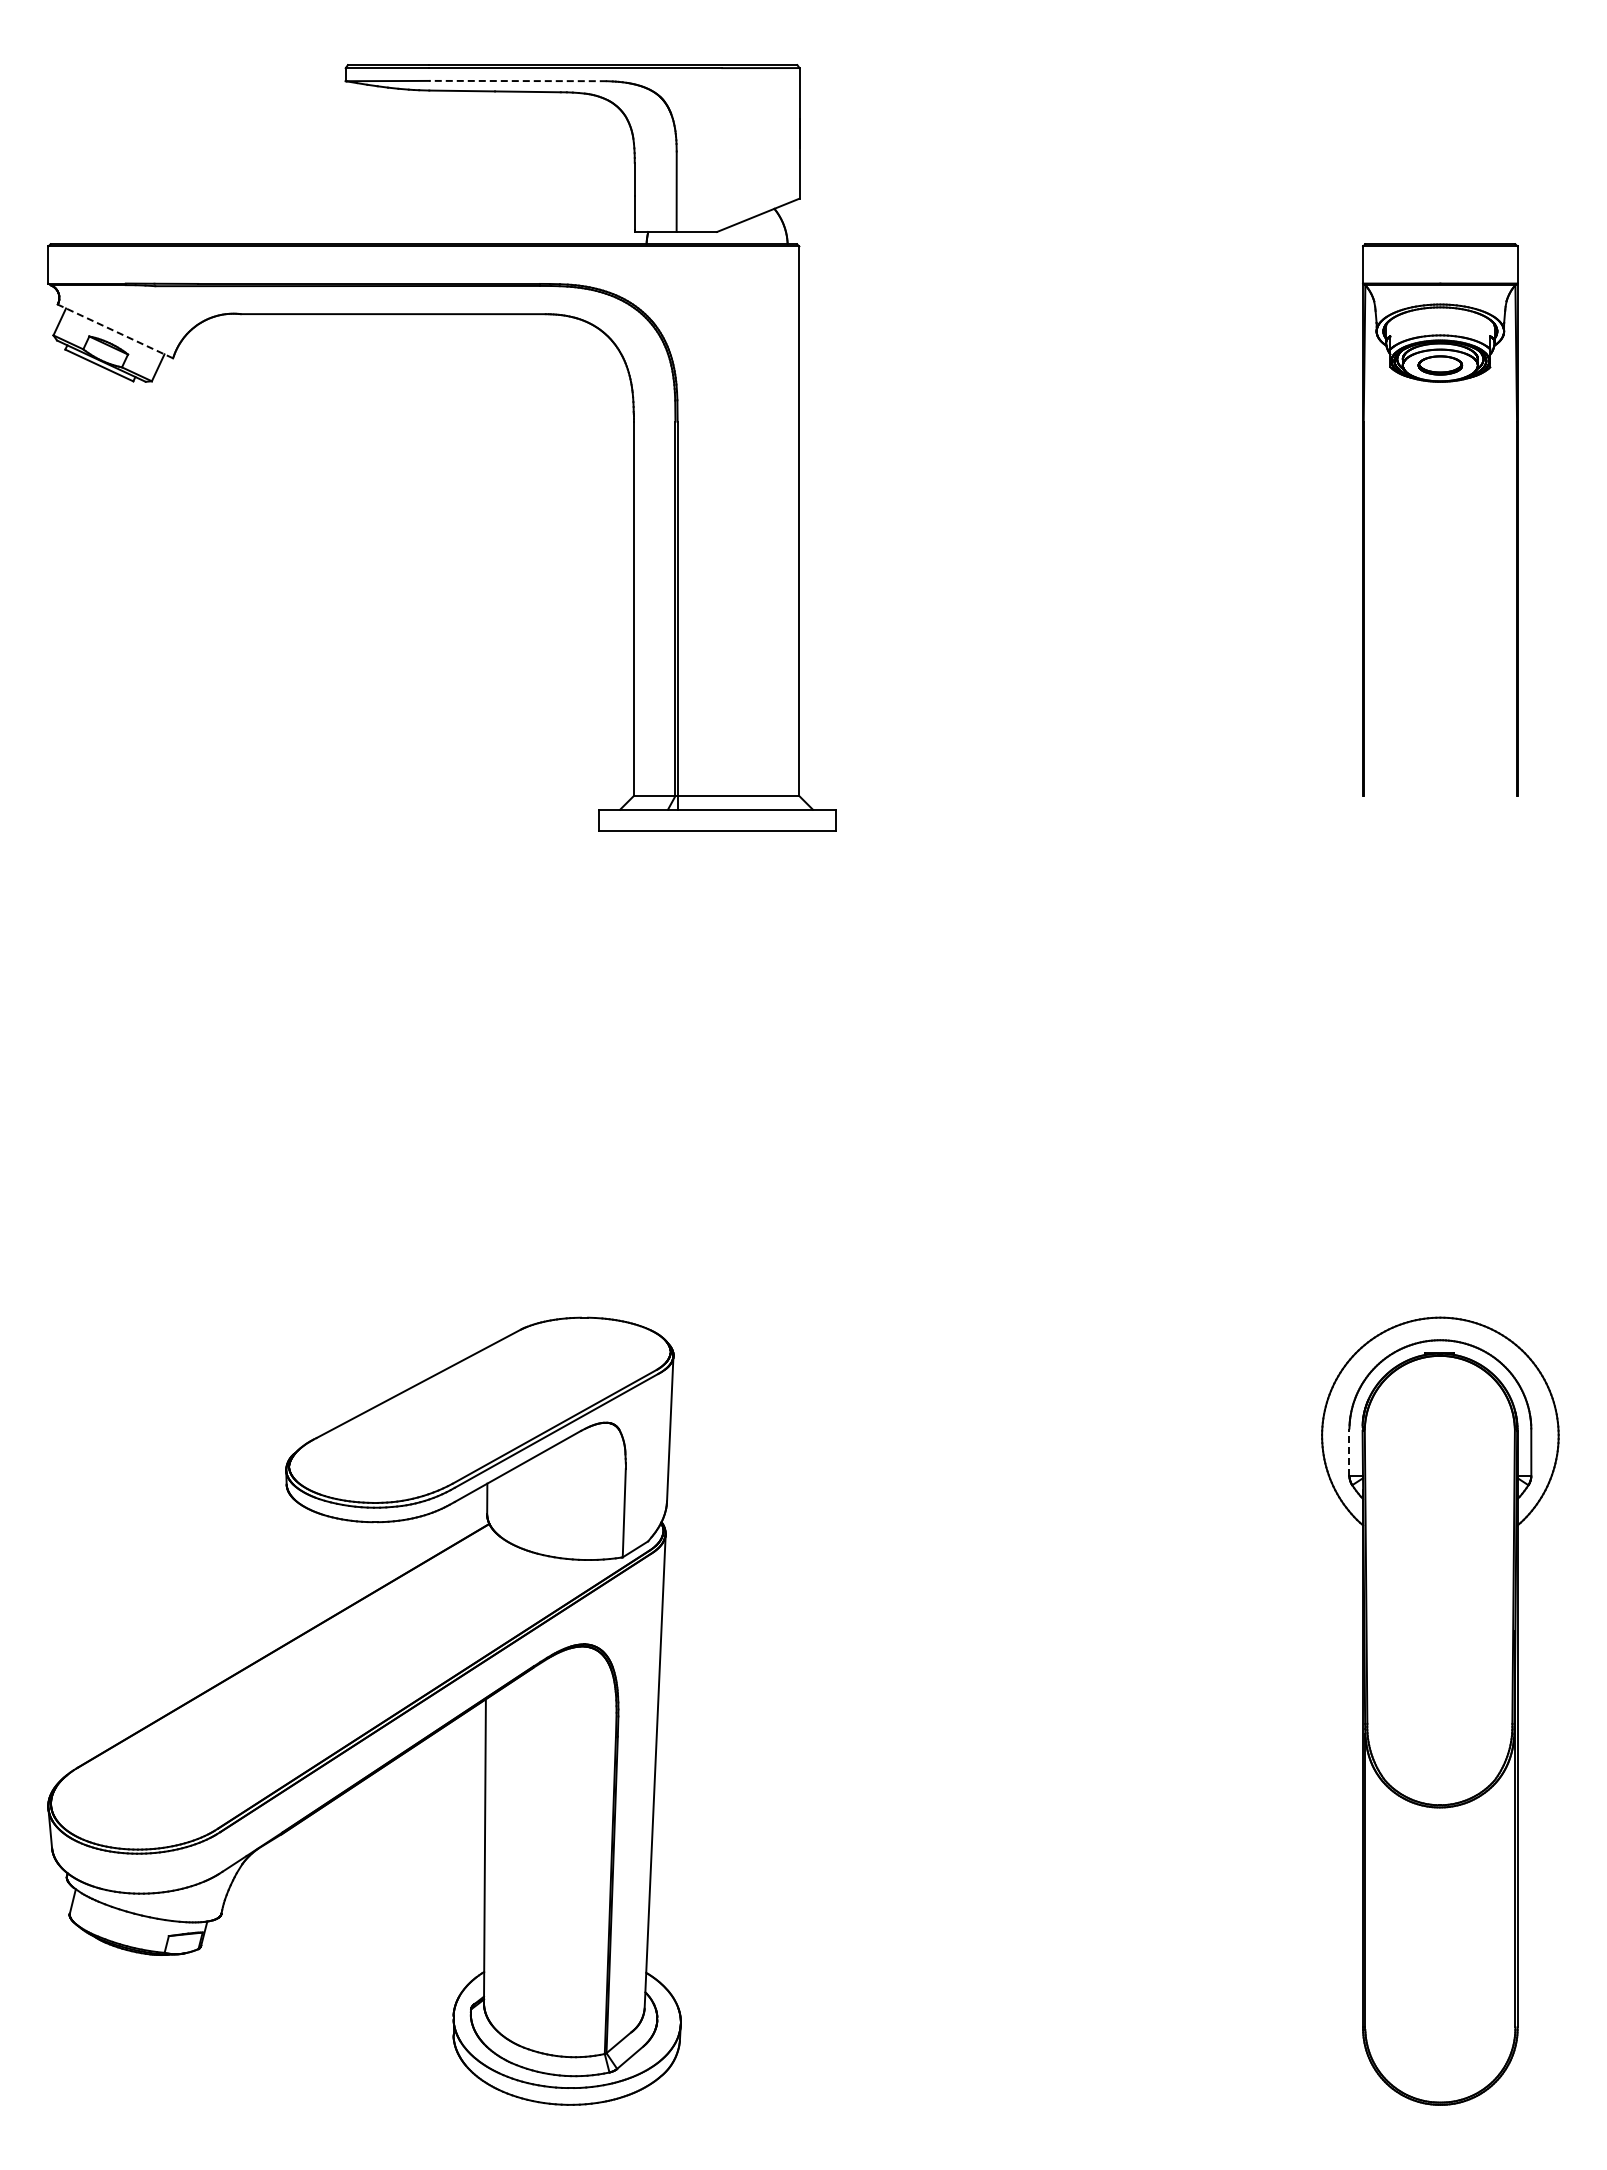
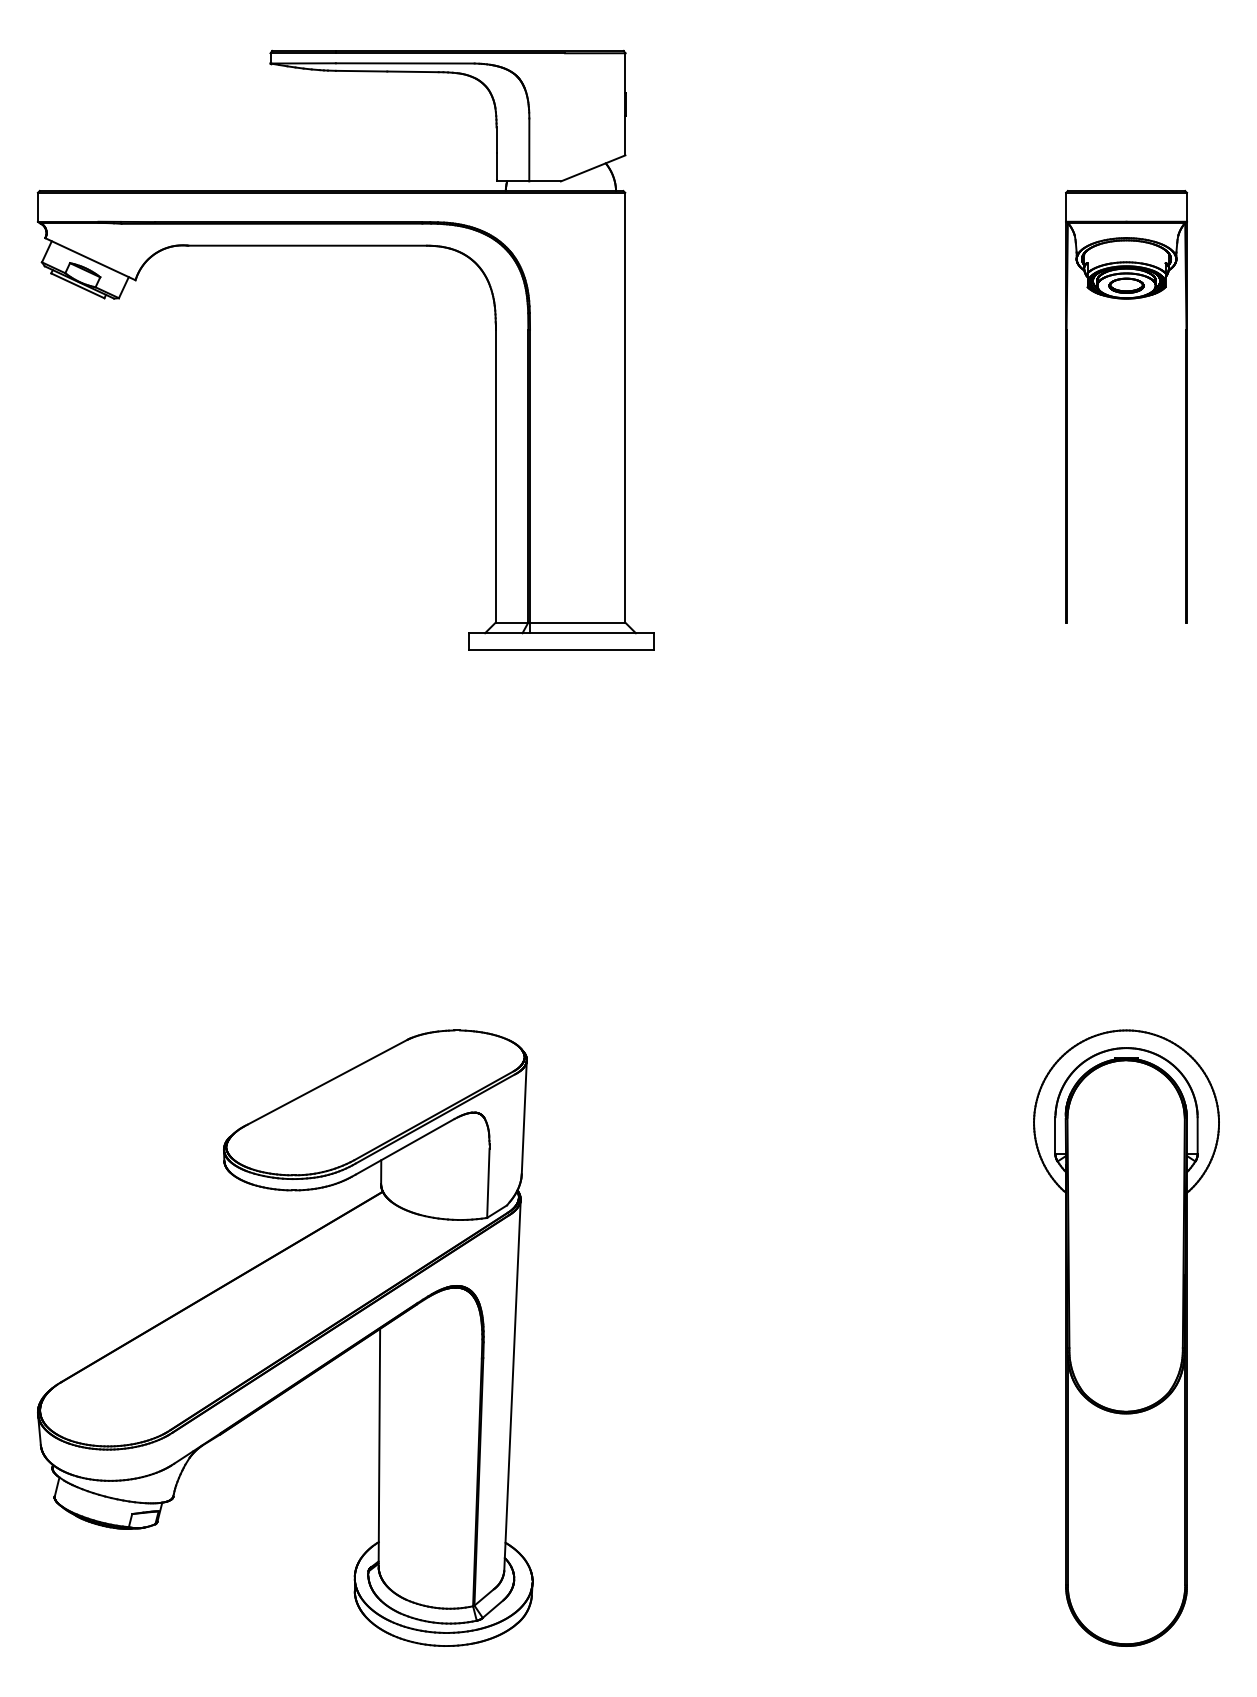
line: (518, 81) -> (405, 63), dashed -> solid
line: (115, 331) -> (90, 259), dashed -> solid
line: (1349, 1452) -> (1055, 1135), dashed -> solid

